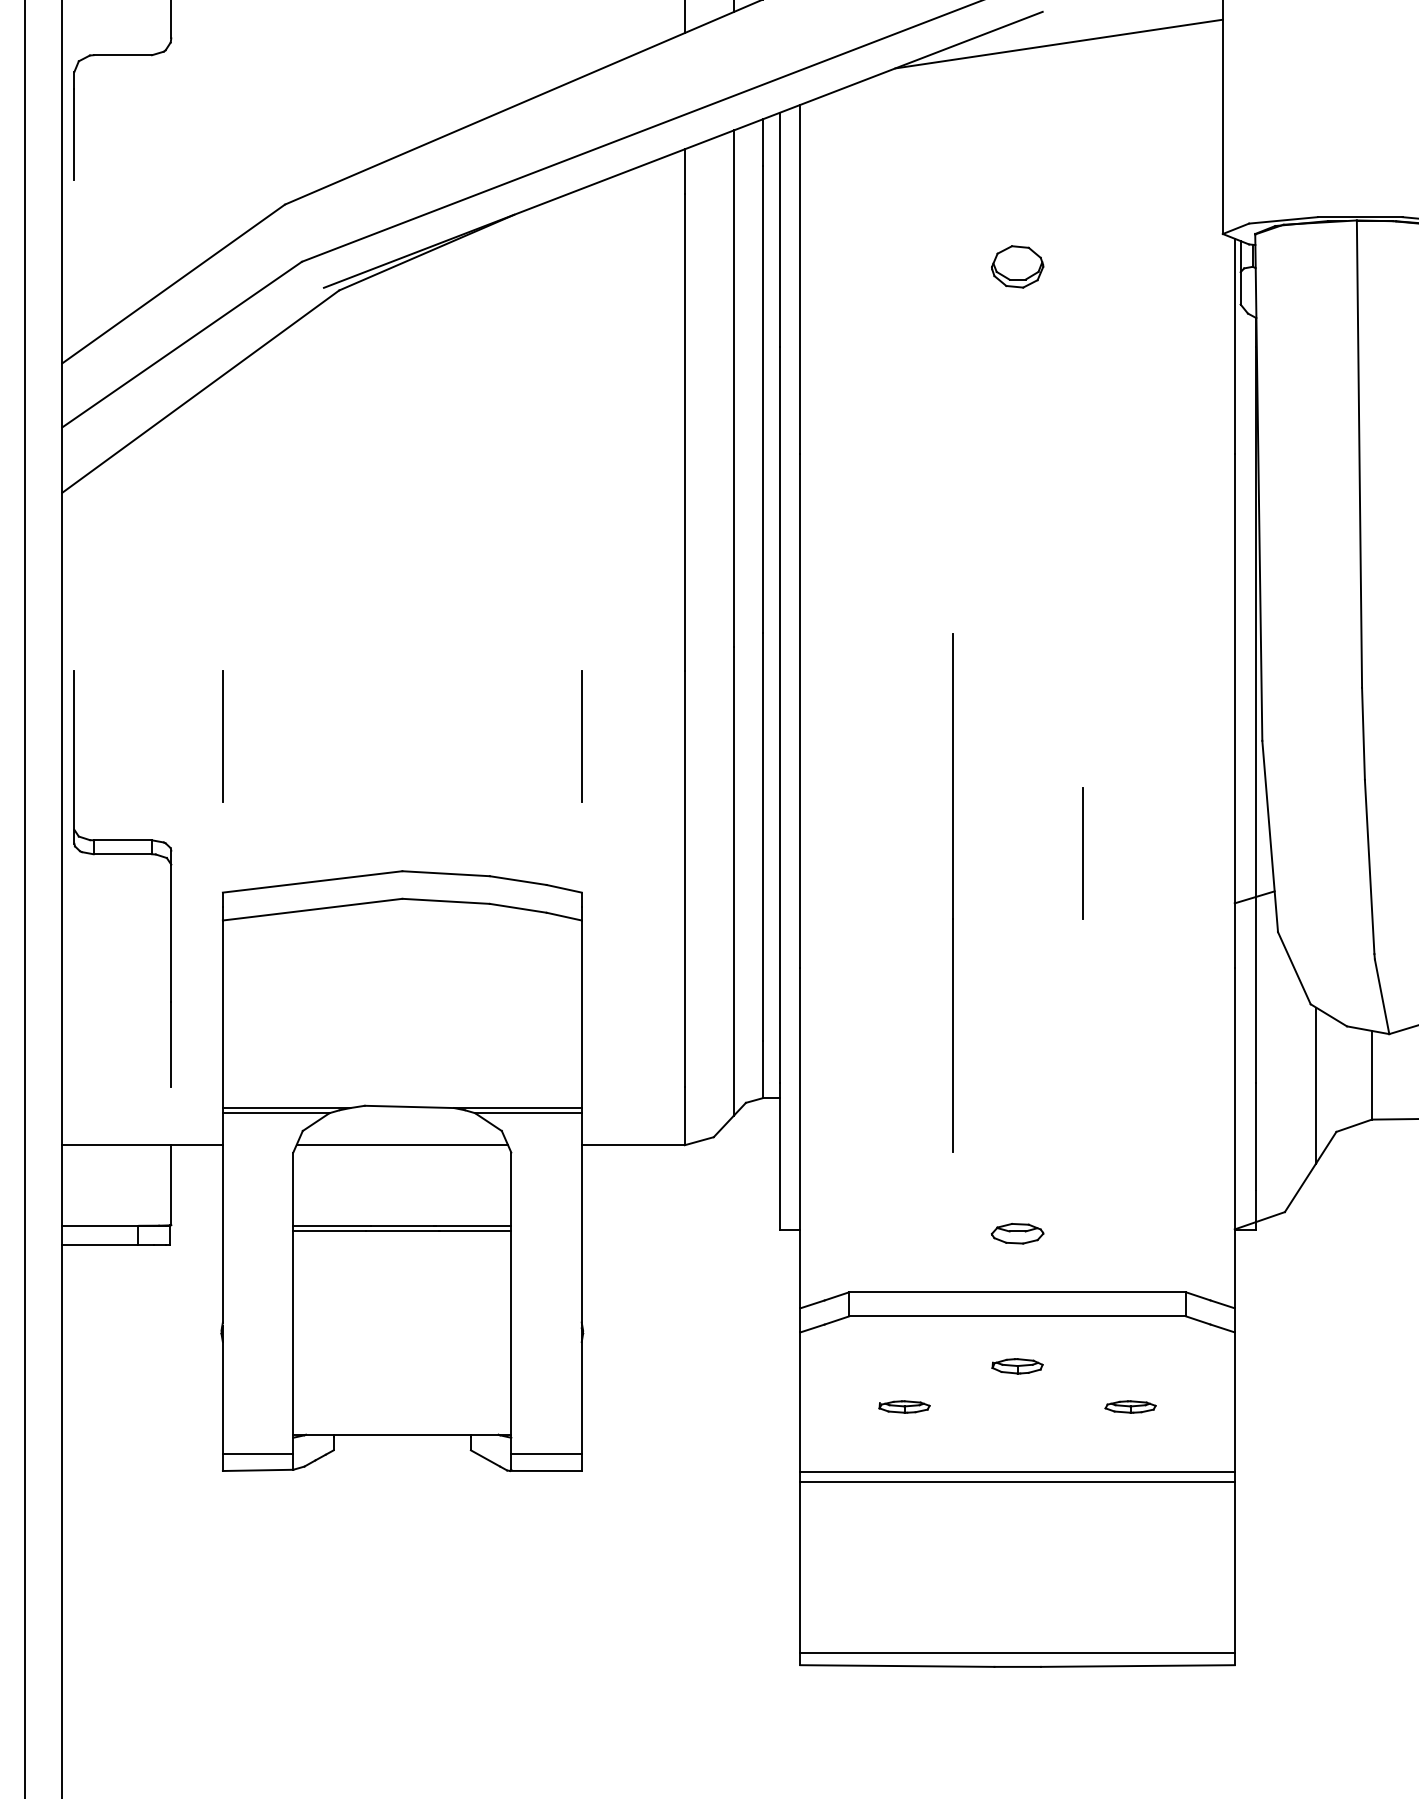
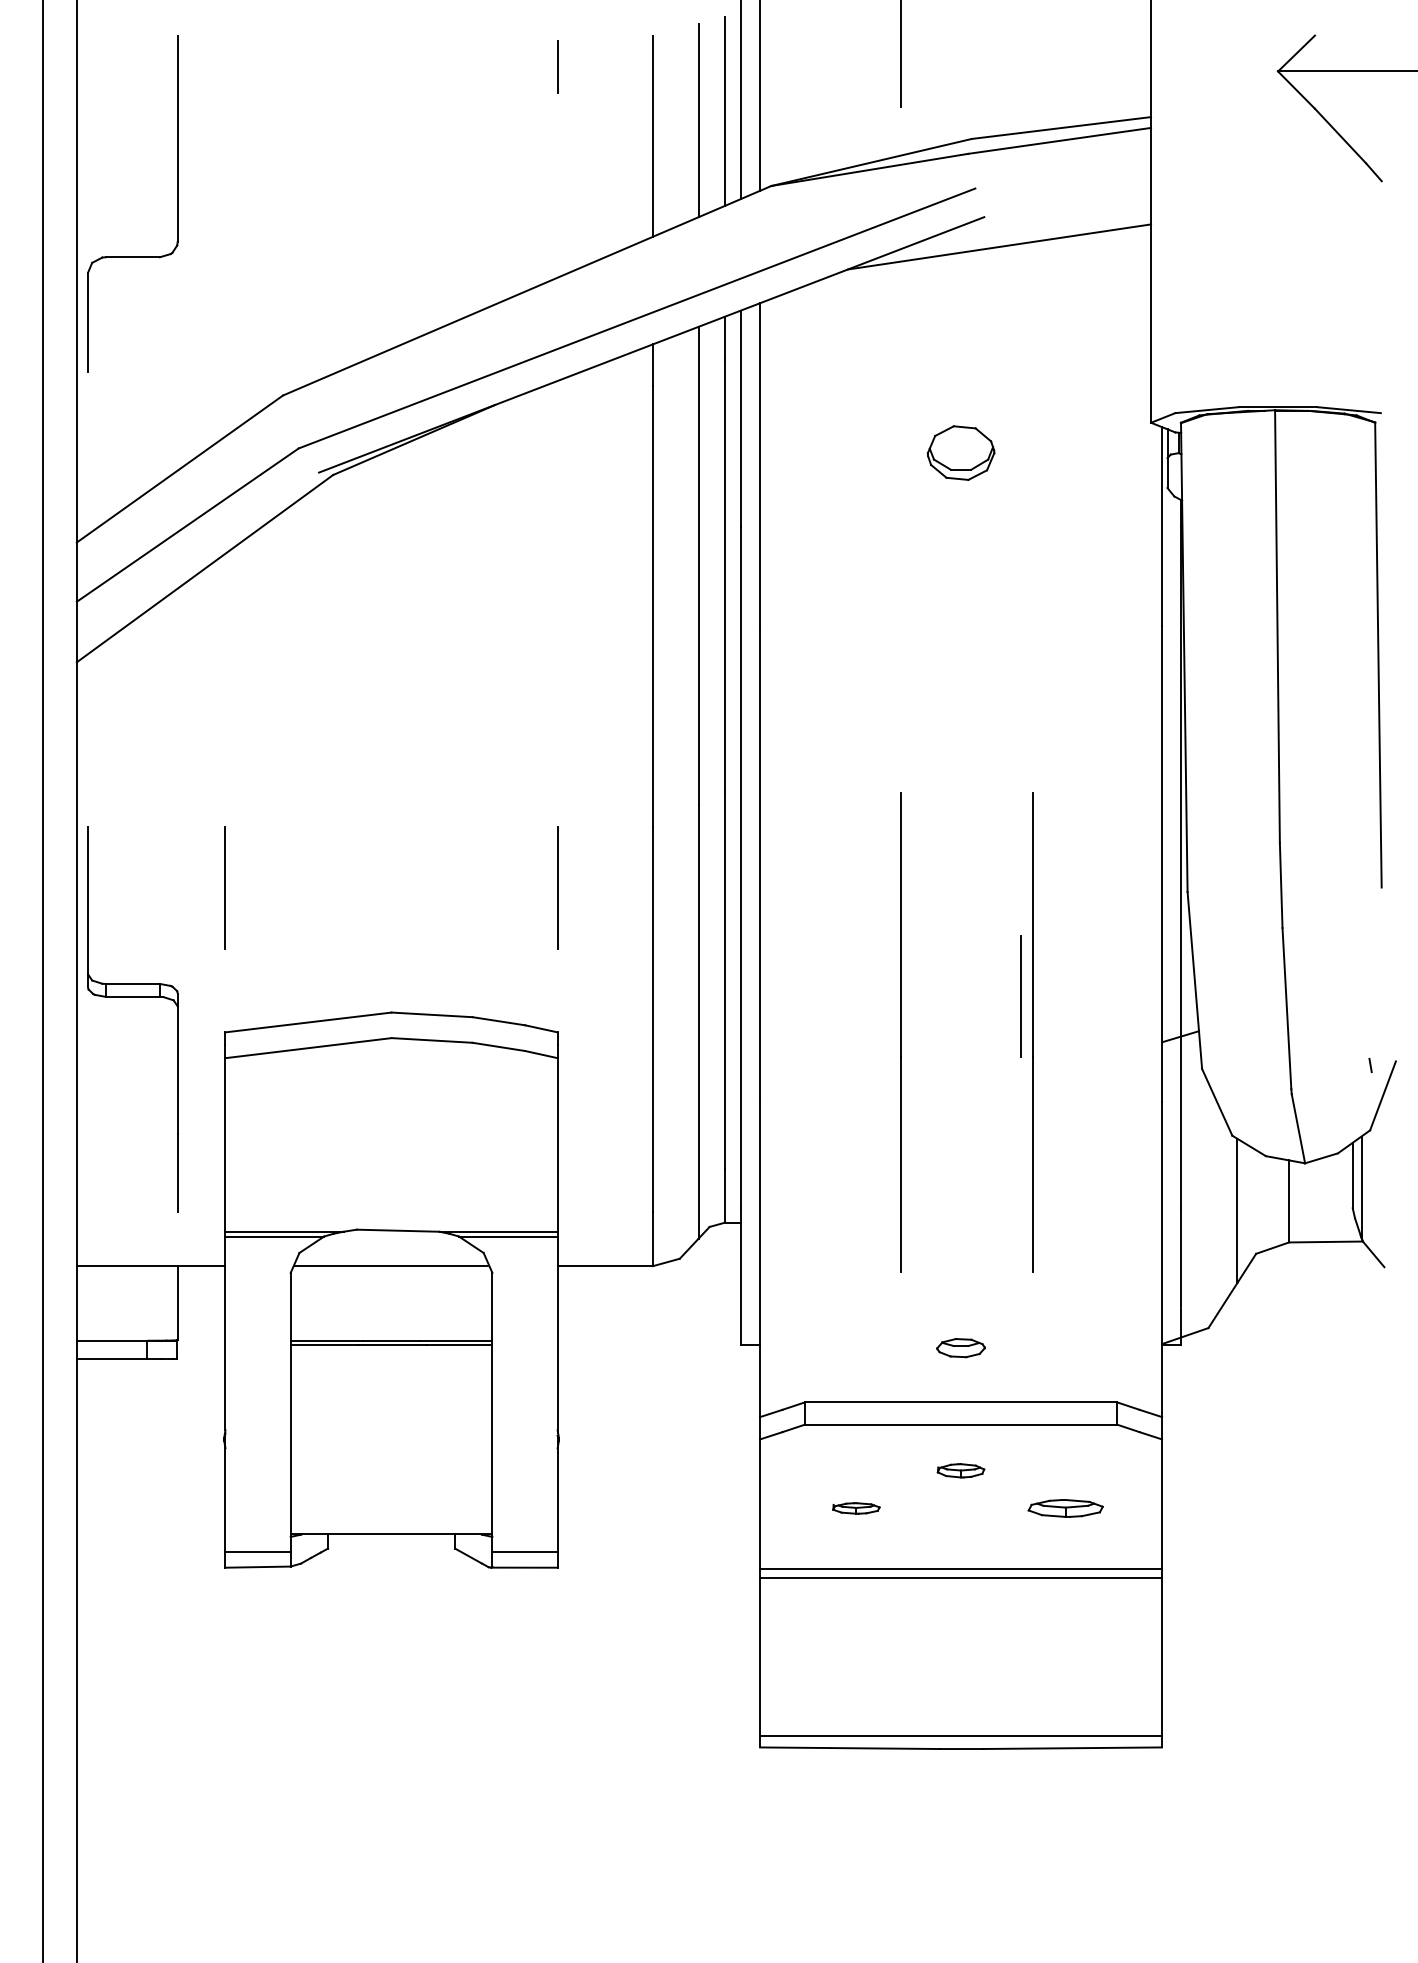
part: (1017, 267) -> (960, 453), size x1.4
line: (1094, 892) -> (1032, 1032), added
part: (1130, 1407) -> (1065, 1508), size x1.6

